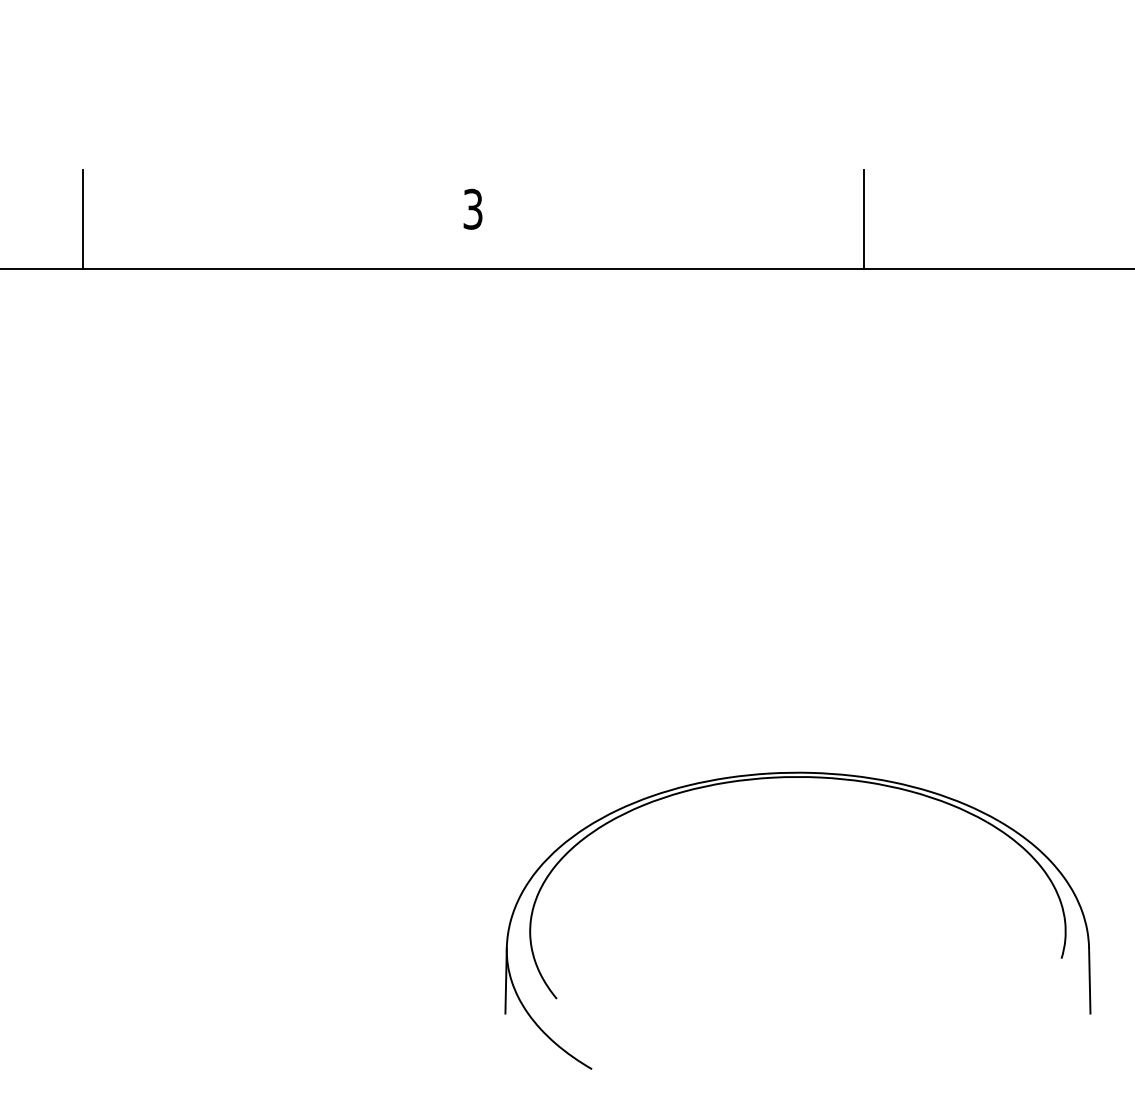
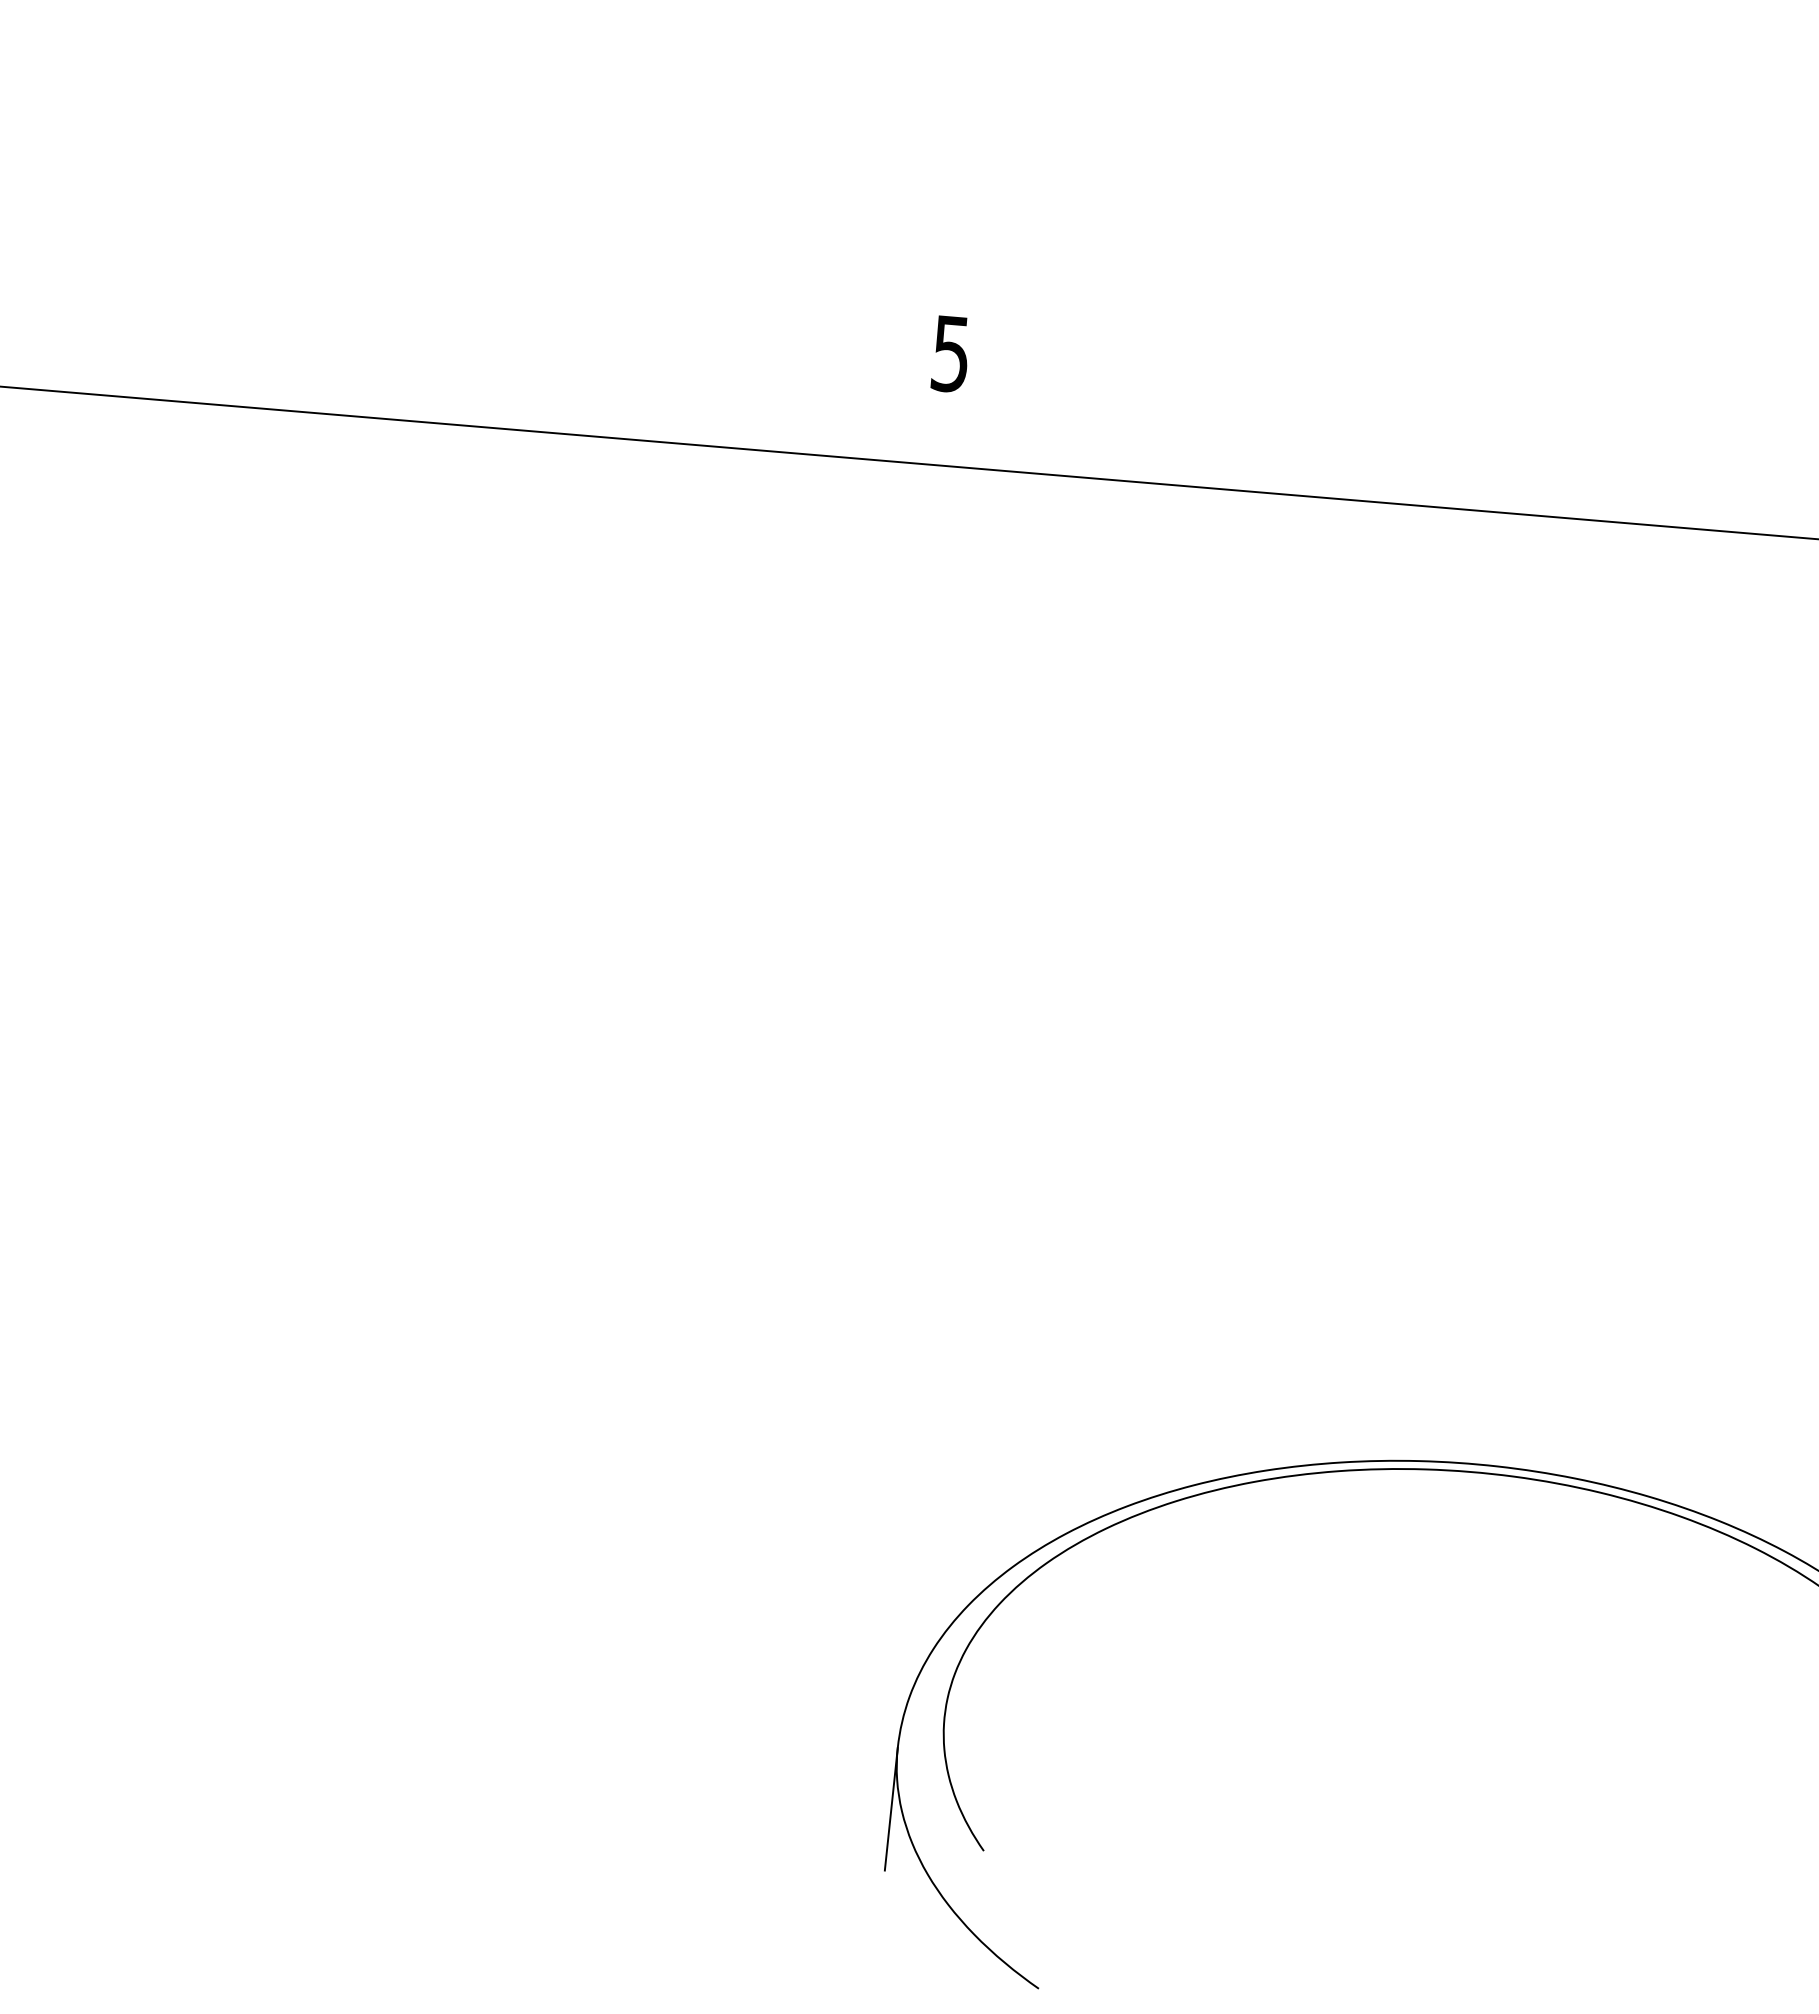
text: (473, 208) -> (951, 352), 3 -> 5
line: (82, 218) -> (215, 309), removed
line: (863, 218) -> (1683, 432), removed

